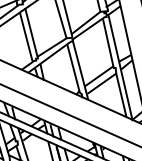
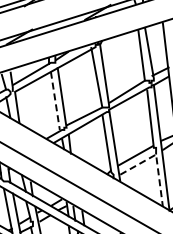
line: (26, 37) -> (55, 101), solid -> dashed
line: (117, 77) -> (156, 159), solid -> dashed

